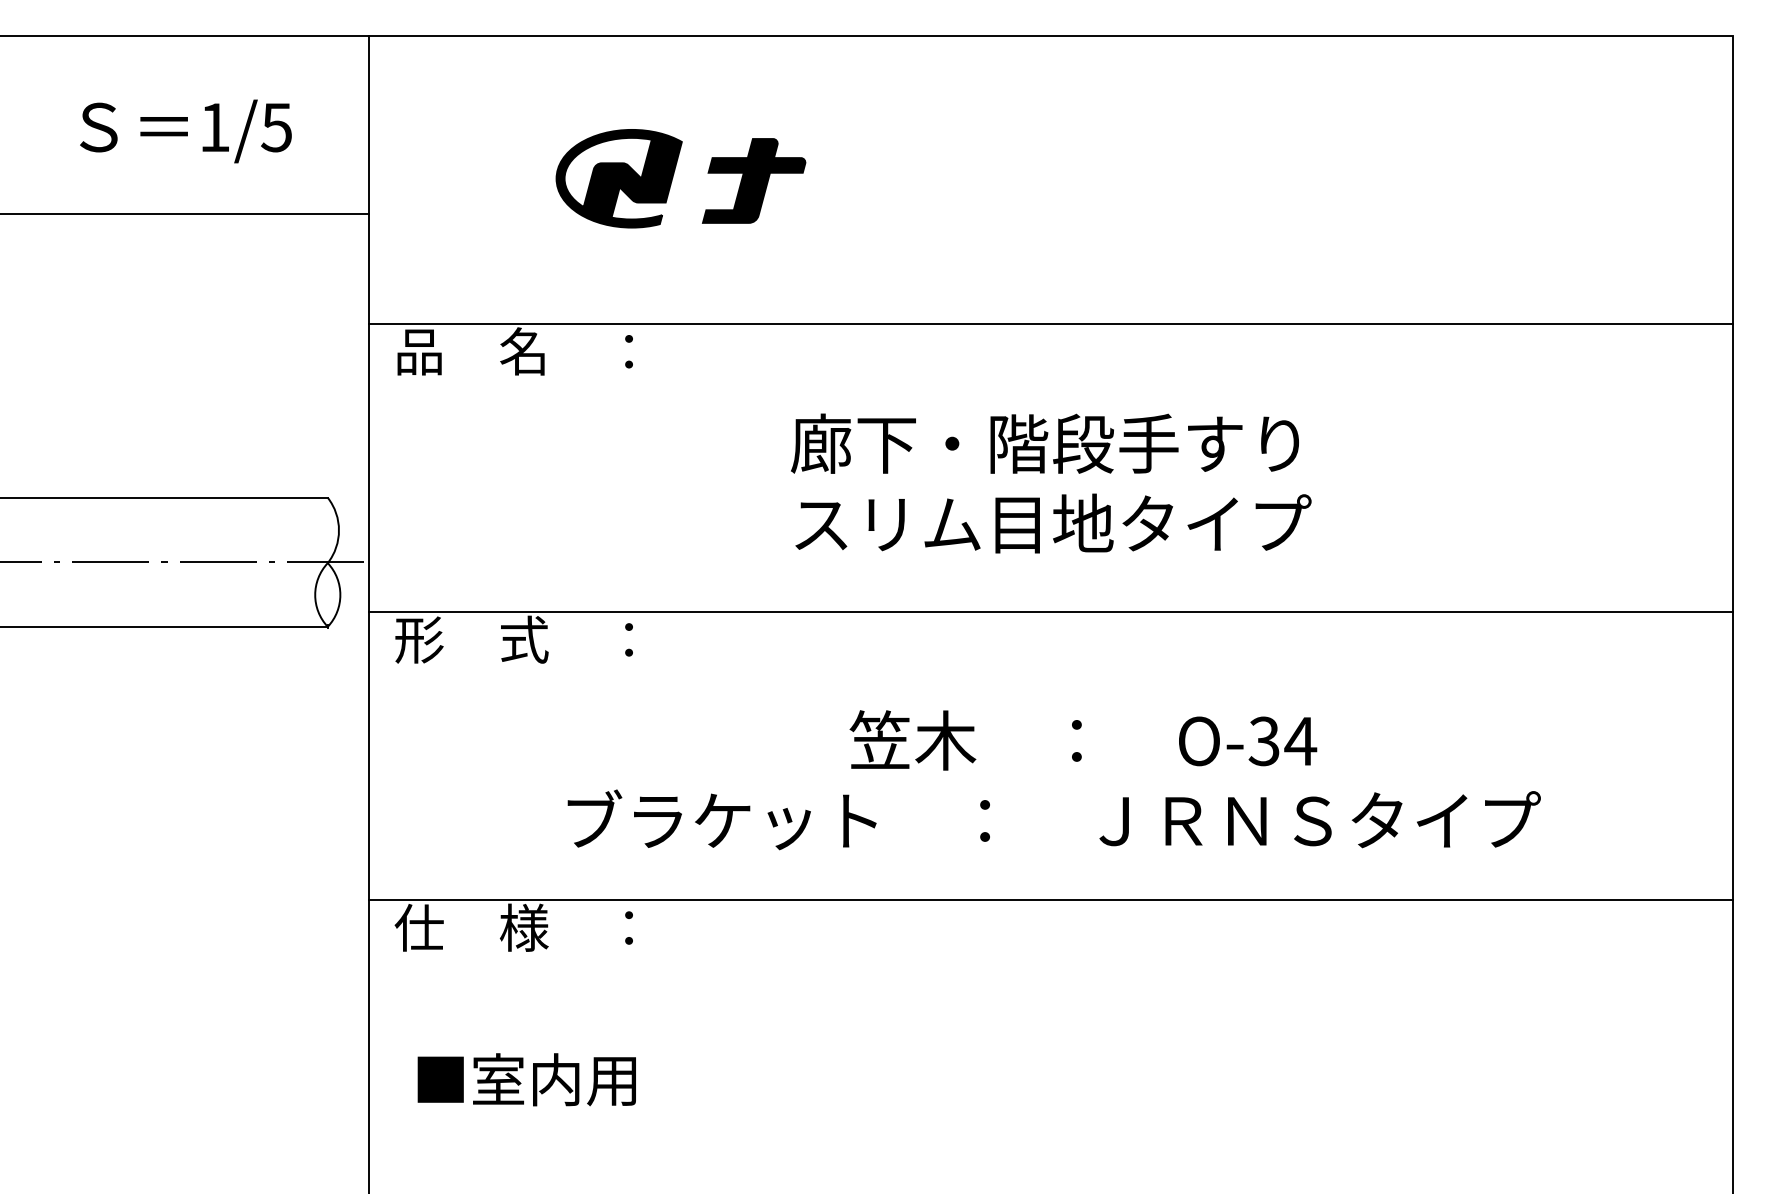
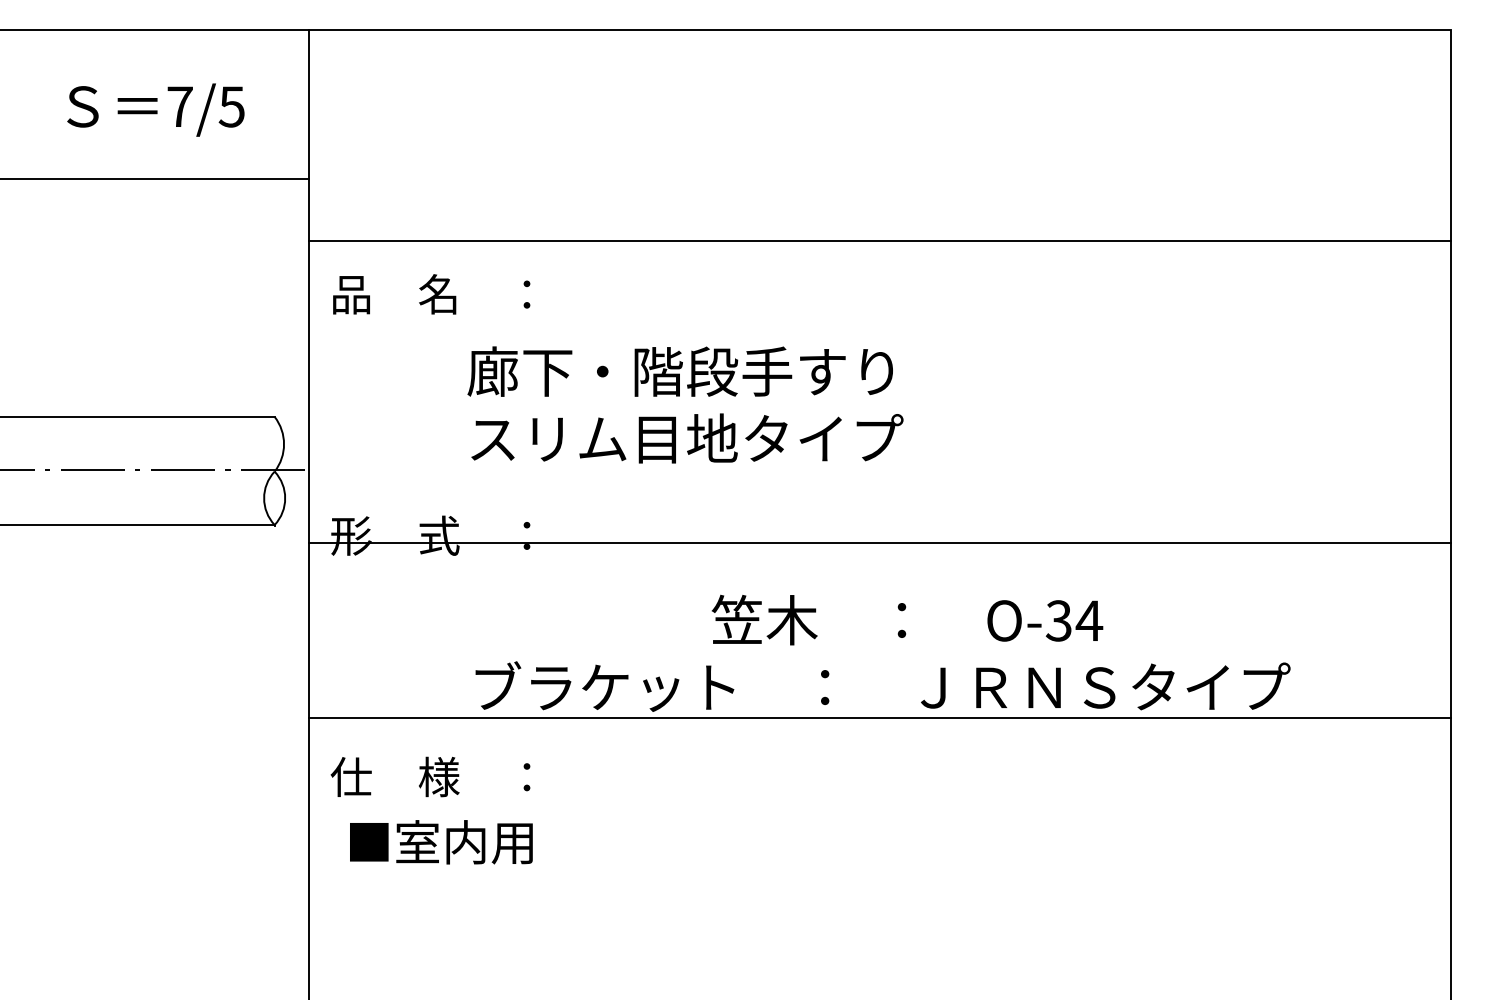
text: (214, 127) -> (179, 106), 1/5 -> 7/5
part: (673, 177) -> (564, 148), removed
line: (1050, 324) -> (879, 241), moved
text: (1051, 482) -> (685, 404), moved
line: (1050, 611) -> (879, 542), moved
line: (1050, 900) -> (879, 718), moved
text: (527, 1080) -> (441, 842), moved

